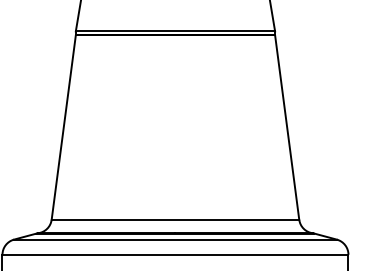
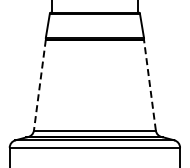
line: (62, 128) -> (39, 85), solid -> dashed
line: (286, 128) -> (149, 85), solid -> dashed

